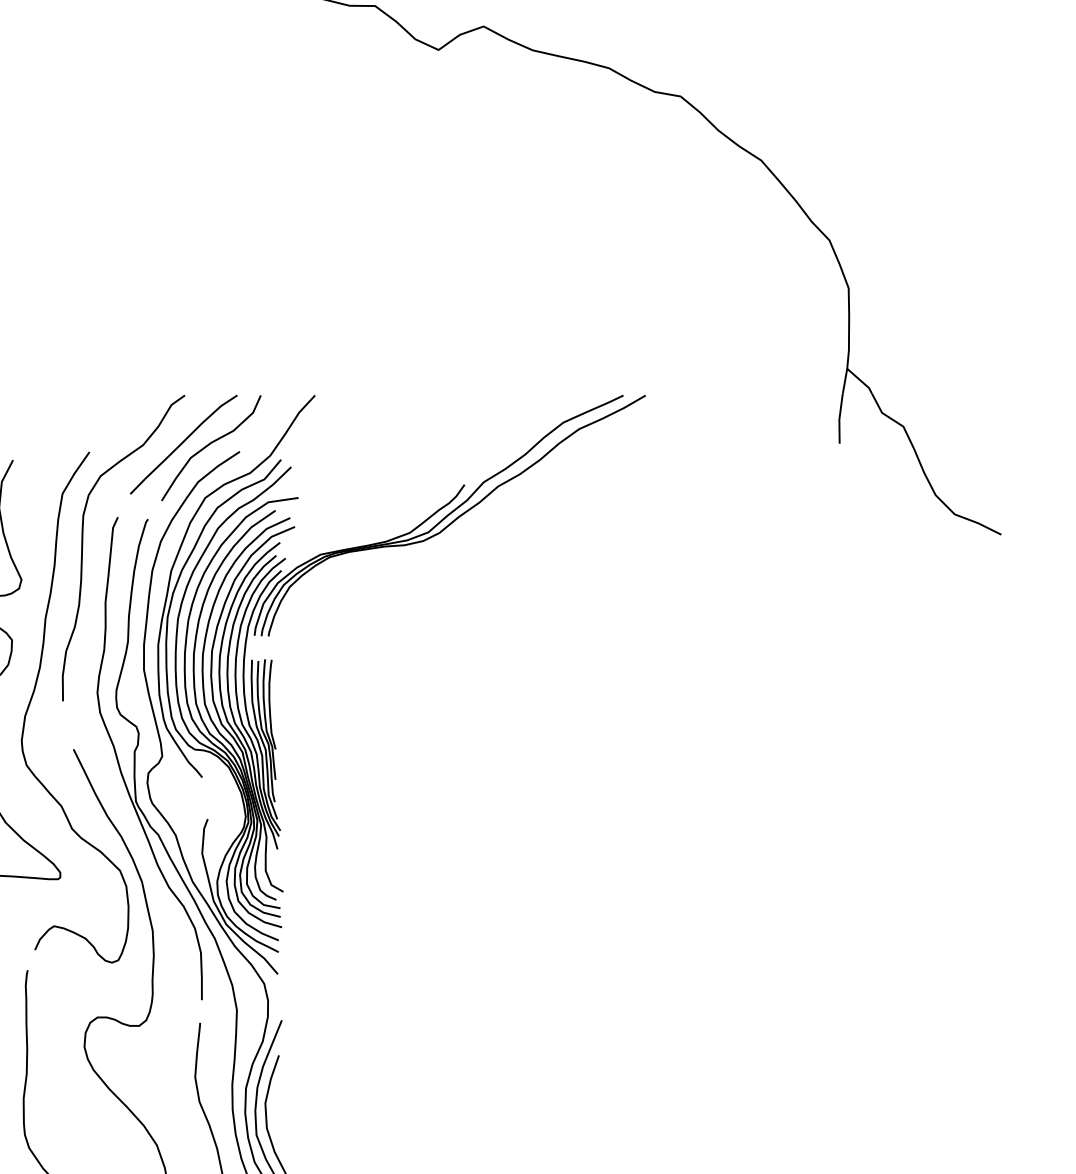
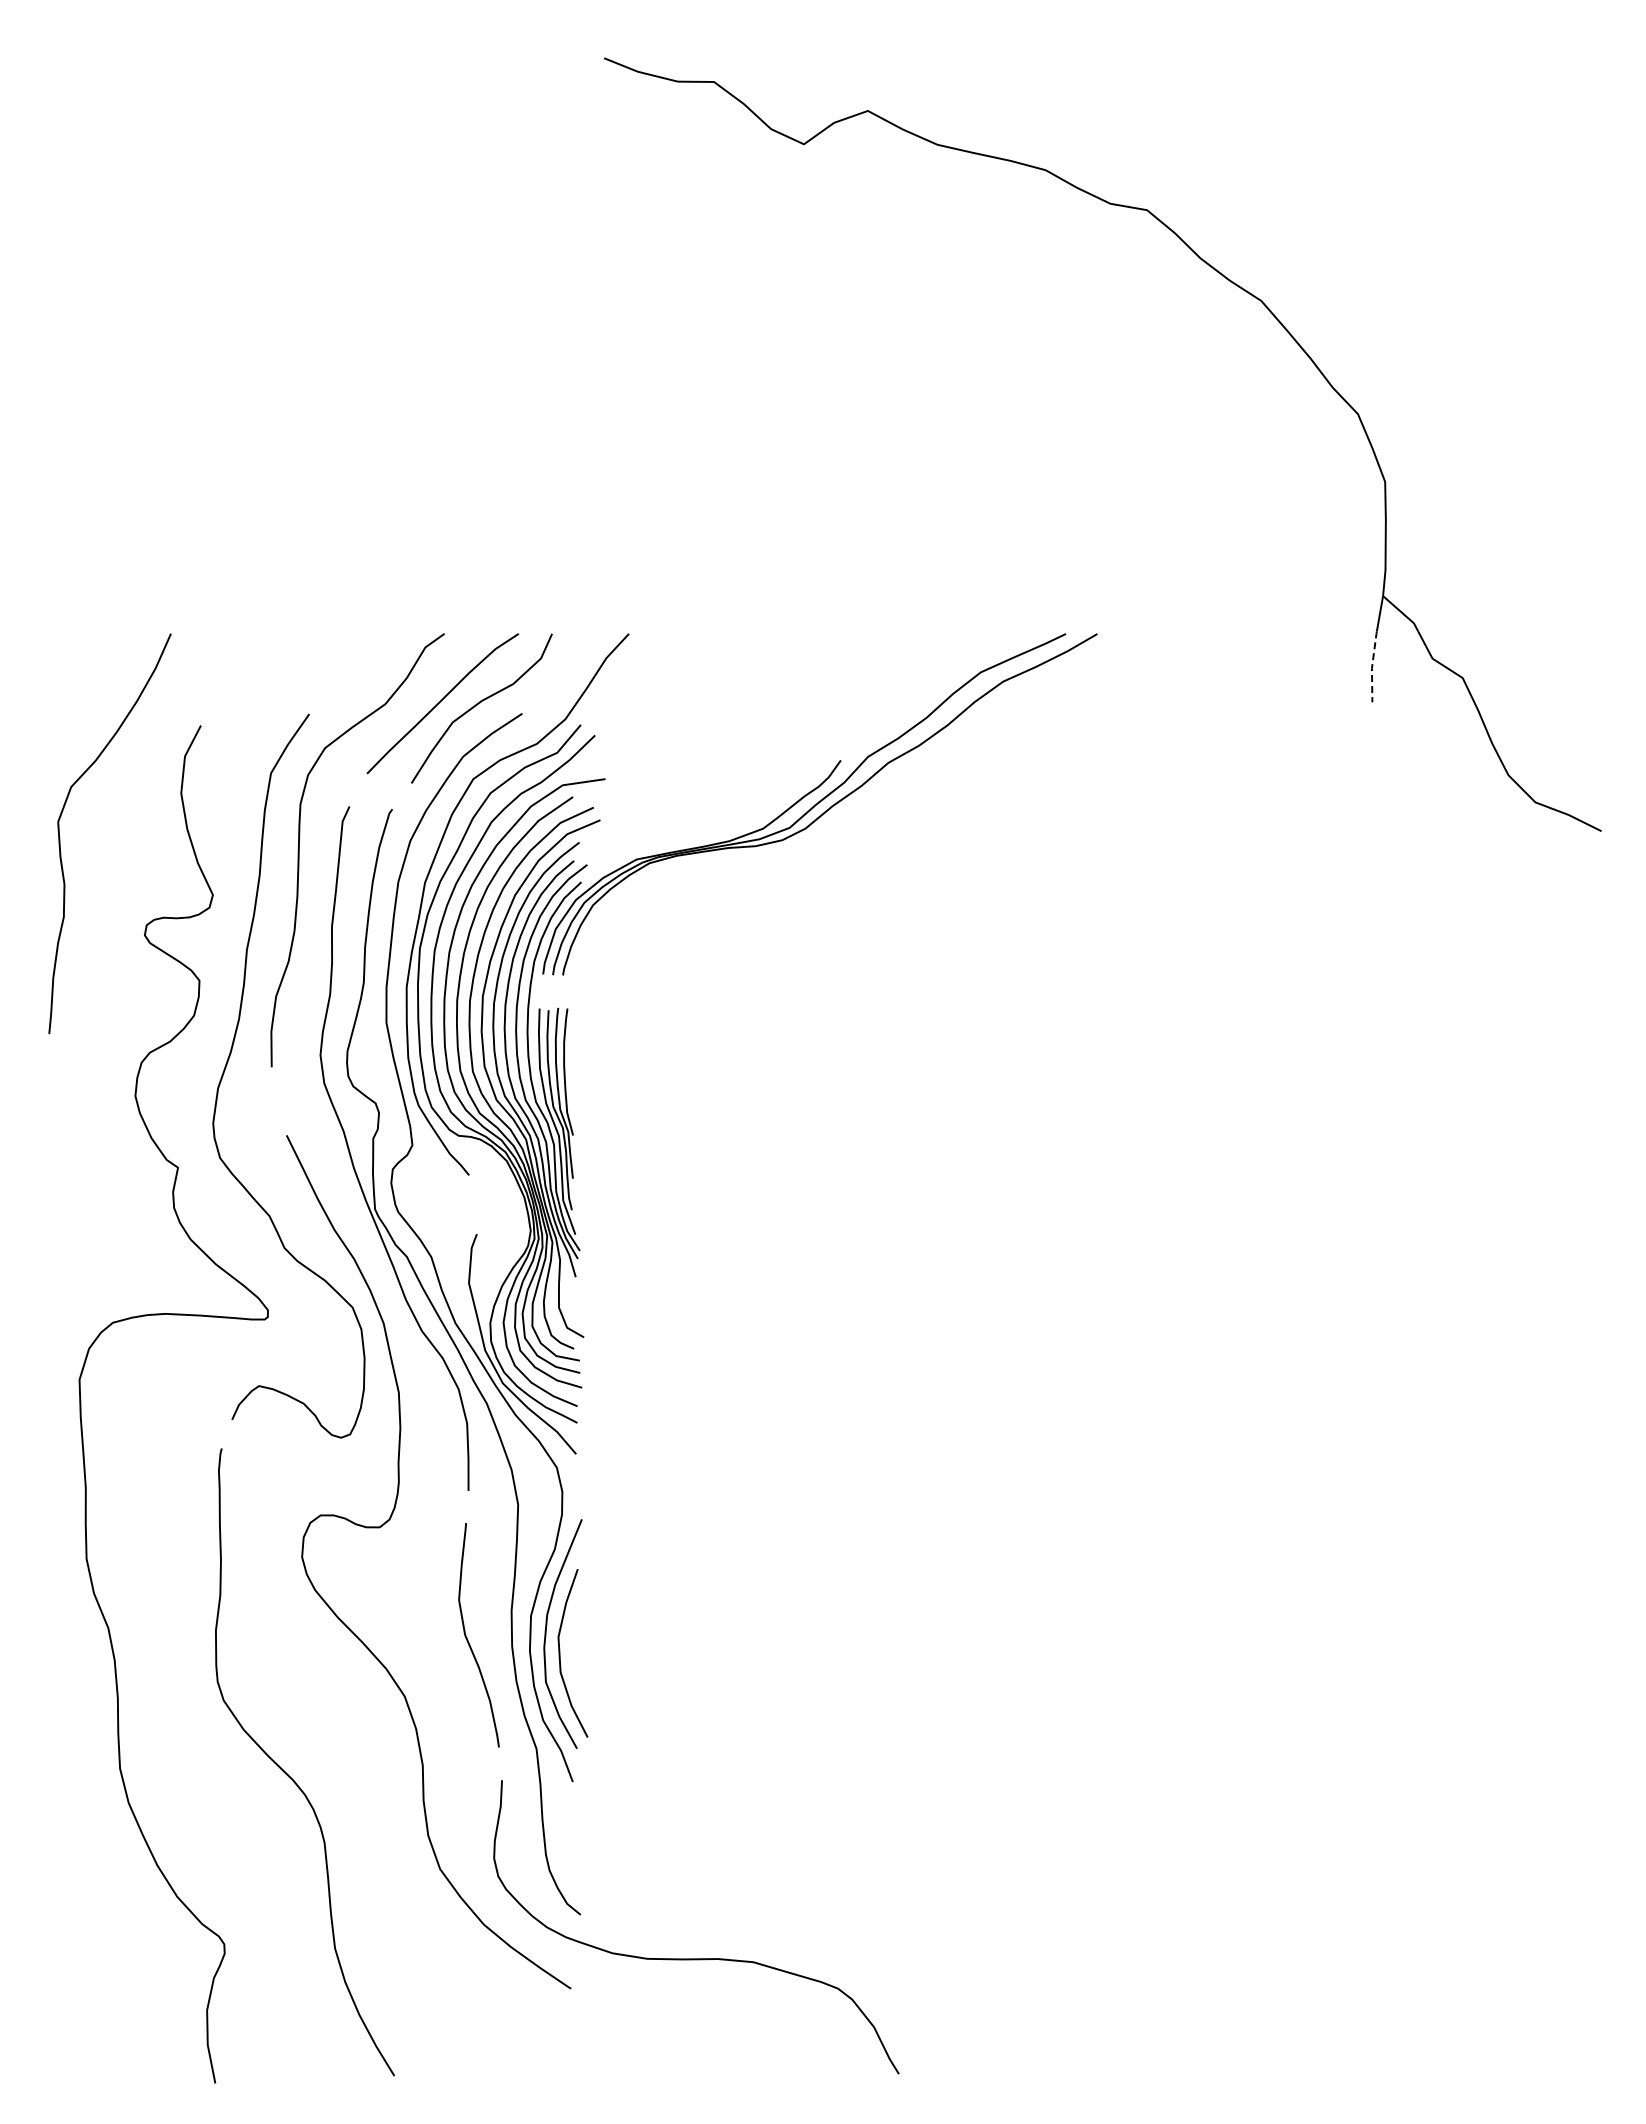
line: (839, 419) -> (1372, 667), solid -> dashed

